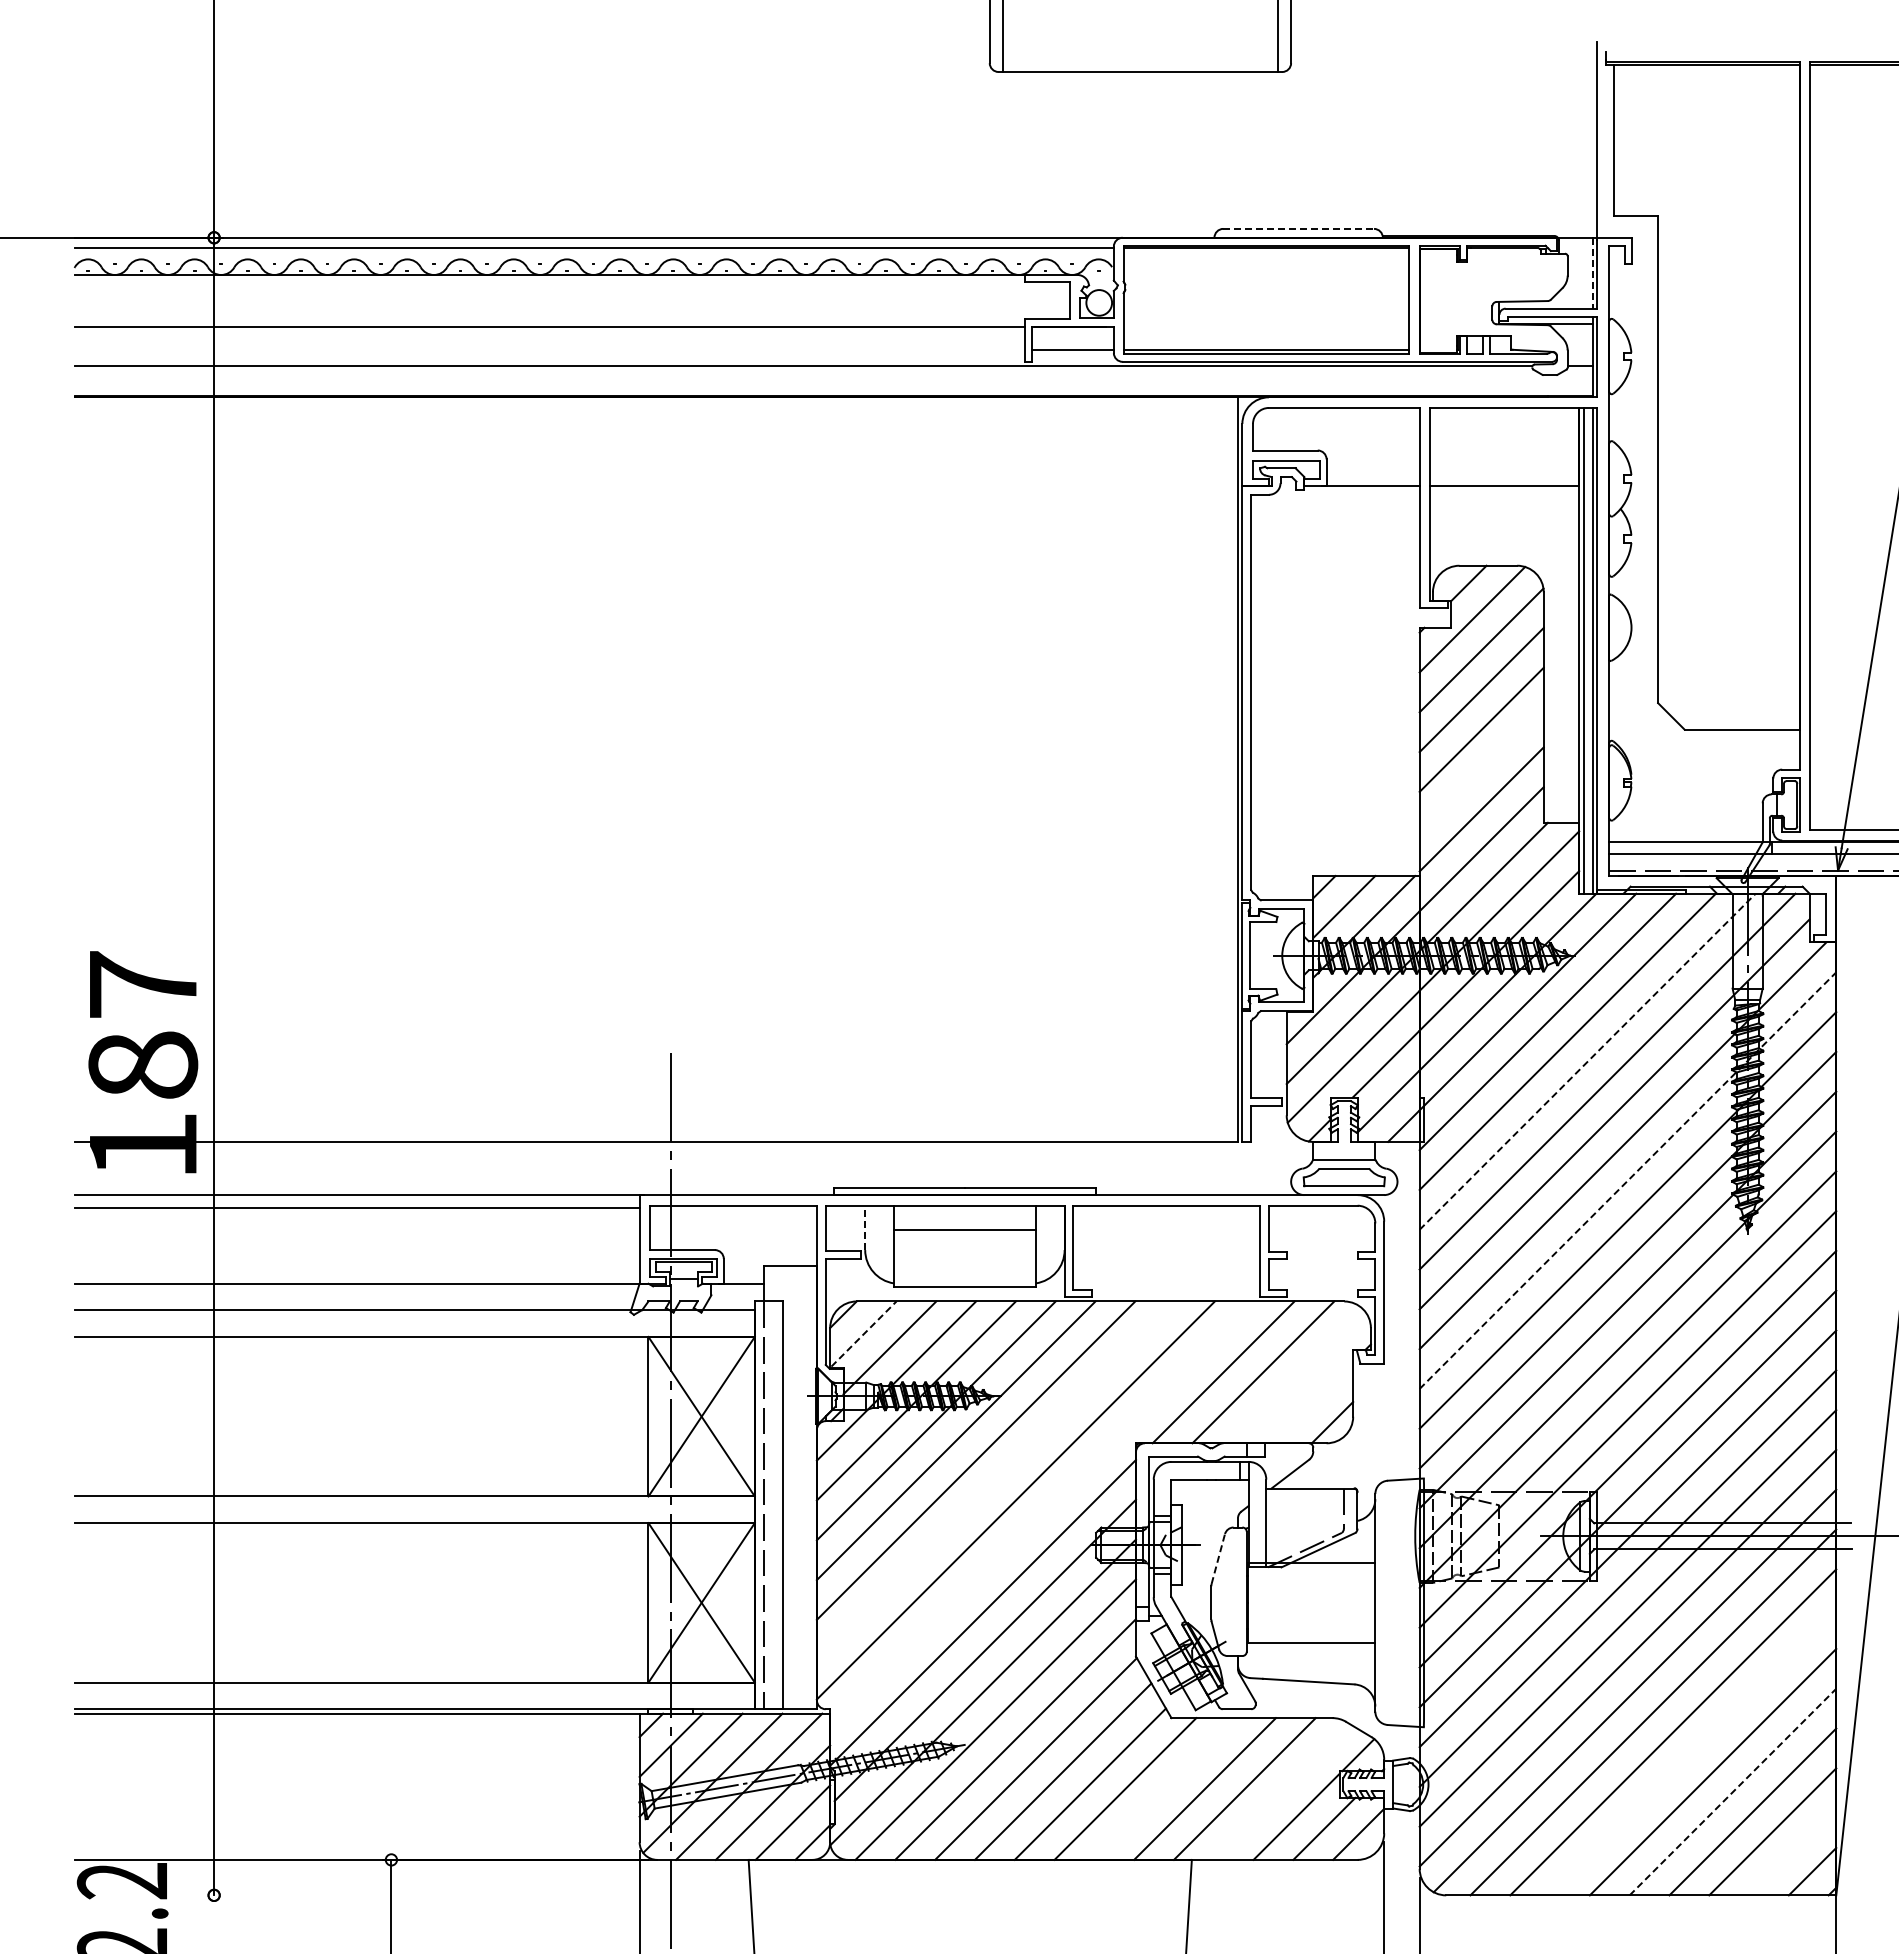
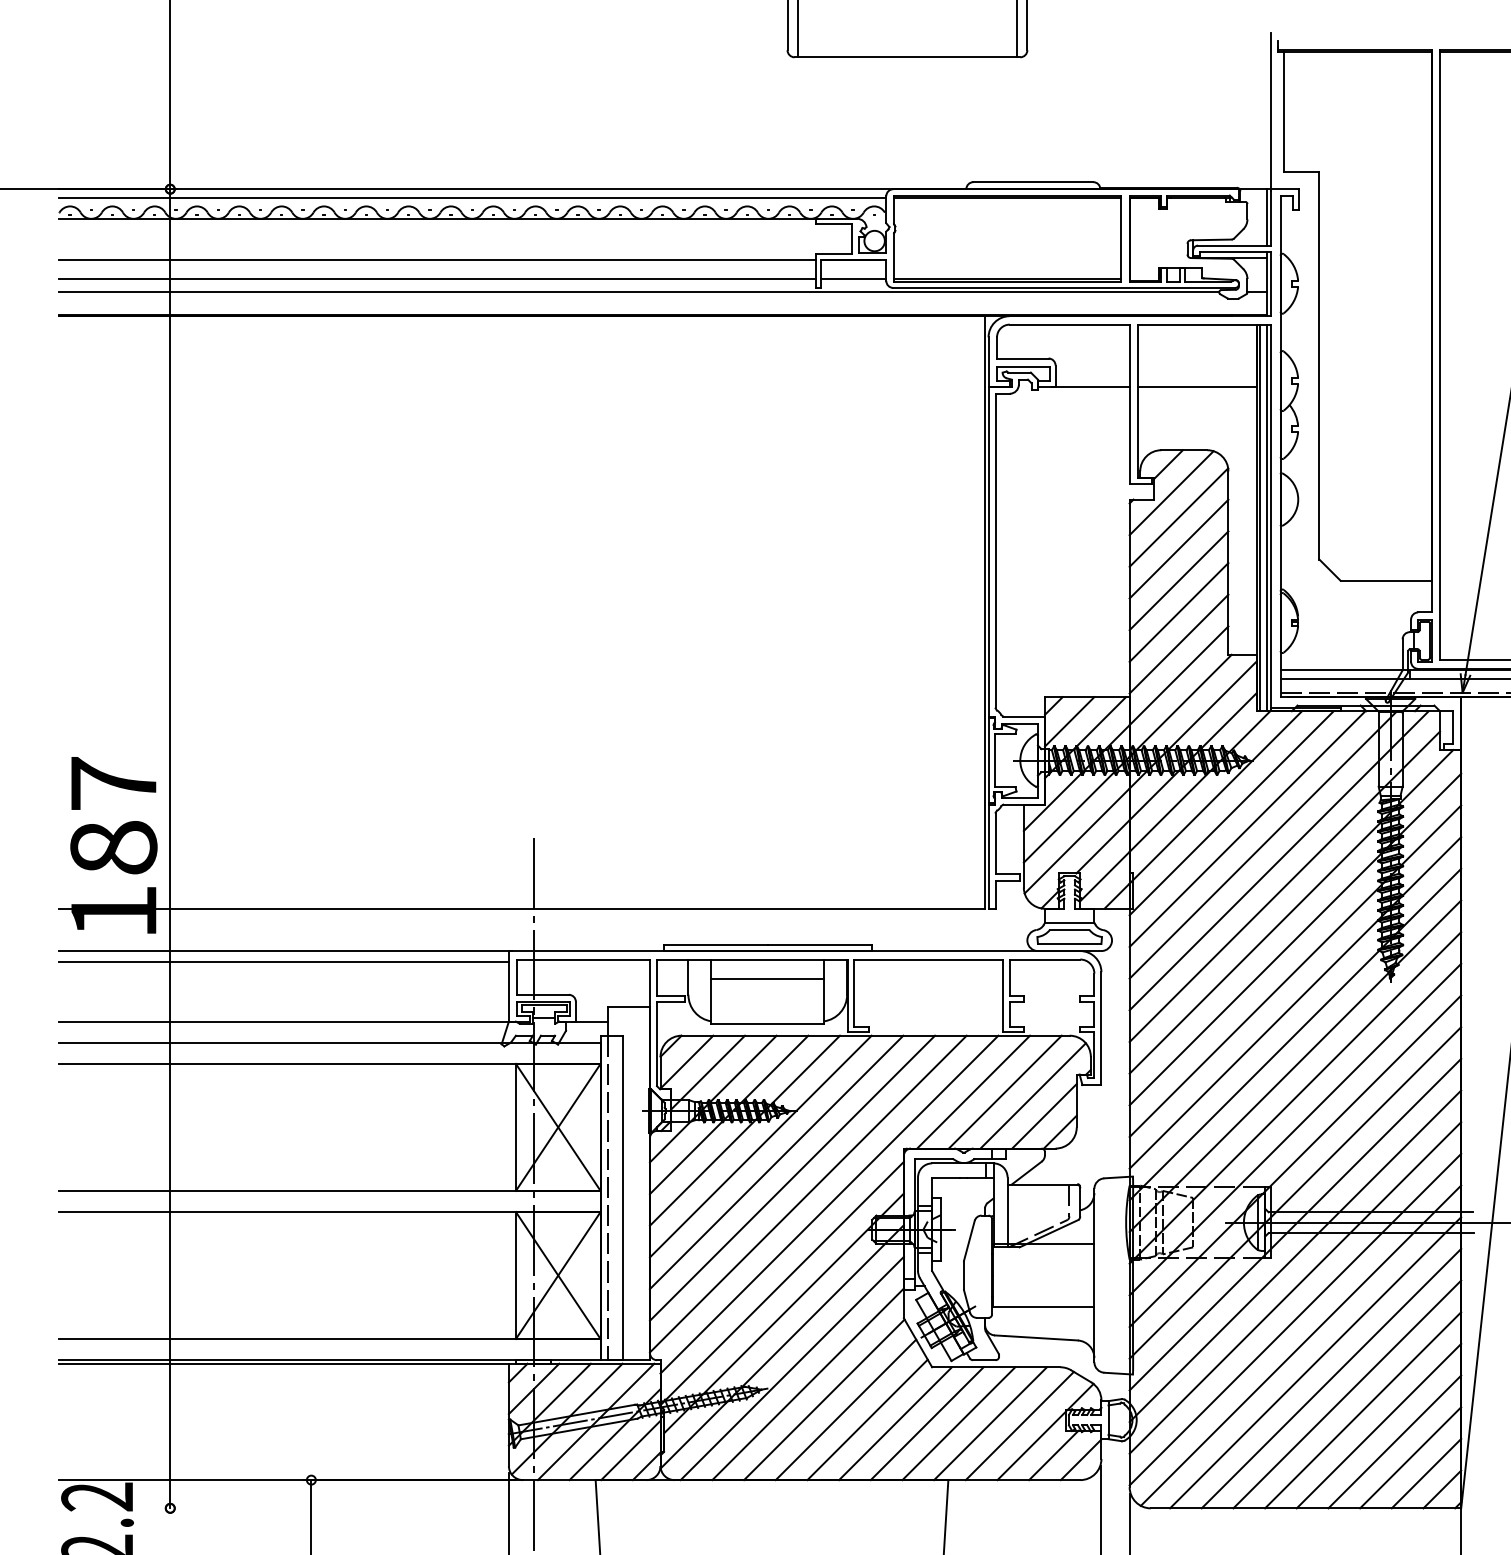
line: (1299, 228) -> (1034, 181), dashed -> solid
line: (1592, 273) -> (1267, 217), dashed -> solid
line: (549, 350) -> (437, 278), added
line: (1481, 769) -> (1178, 612), added
line: (1587, 1061) -> (1263, 844), dashed -> solid
line: (1627, 1180) -> (1295, 939), dashed -> solid
line: (865, 1227) -> (688, 976), dashed -> solid
line: (864, 1333) -> (687, 1061), dashed -> solid
line: (1298, 1376) -> (1033, 1095), added
line: (1312, 1402) -> (1044, 1116), added
line: (995, 1480) -> (792, 1178), added
line: (1042, 1513) -> (829, 1204), added
line: (1218, 1559) -> (969, 1241), dashed -> solid
line: (1693, 1752) -> (1347, 1394), added
line: (1165, 1788) -> (927, 1423), added
line: (1281, 1791) -> (1019, 1425), added
line: (1733, 1791) -> (1379, 1425), dashed -> solid
line: (1792, 1851) -> (1426, 1473), added

